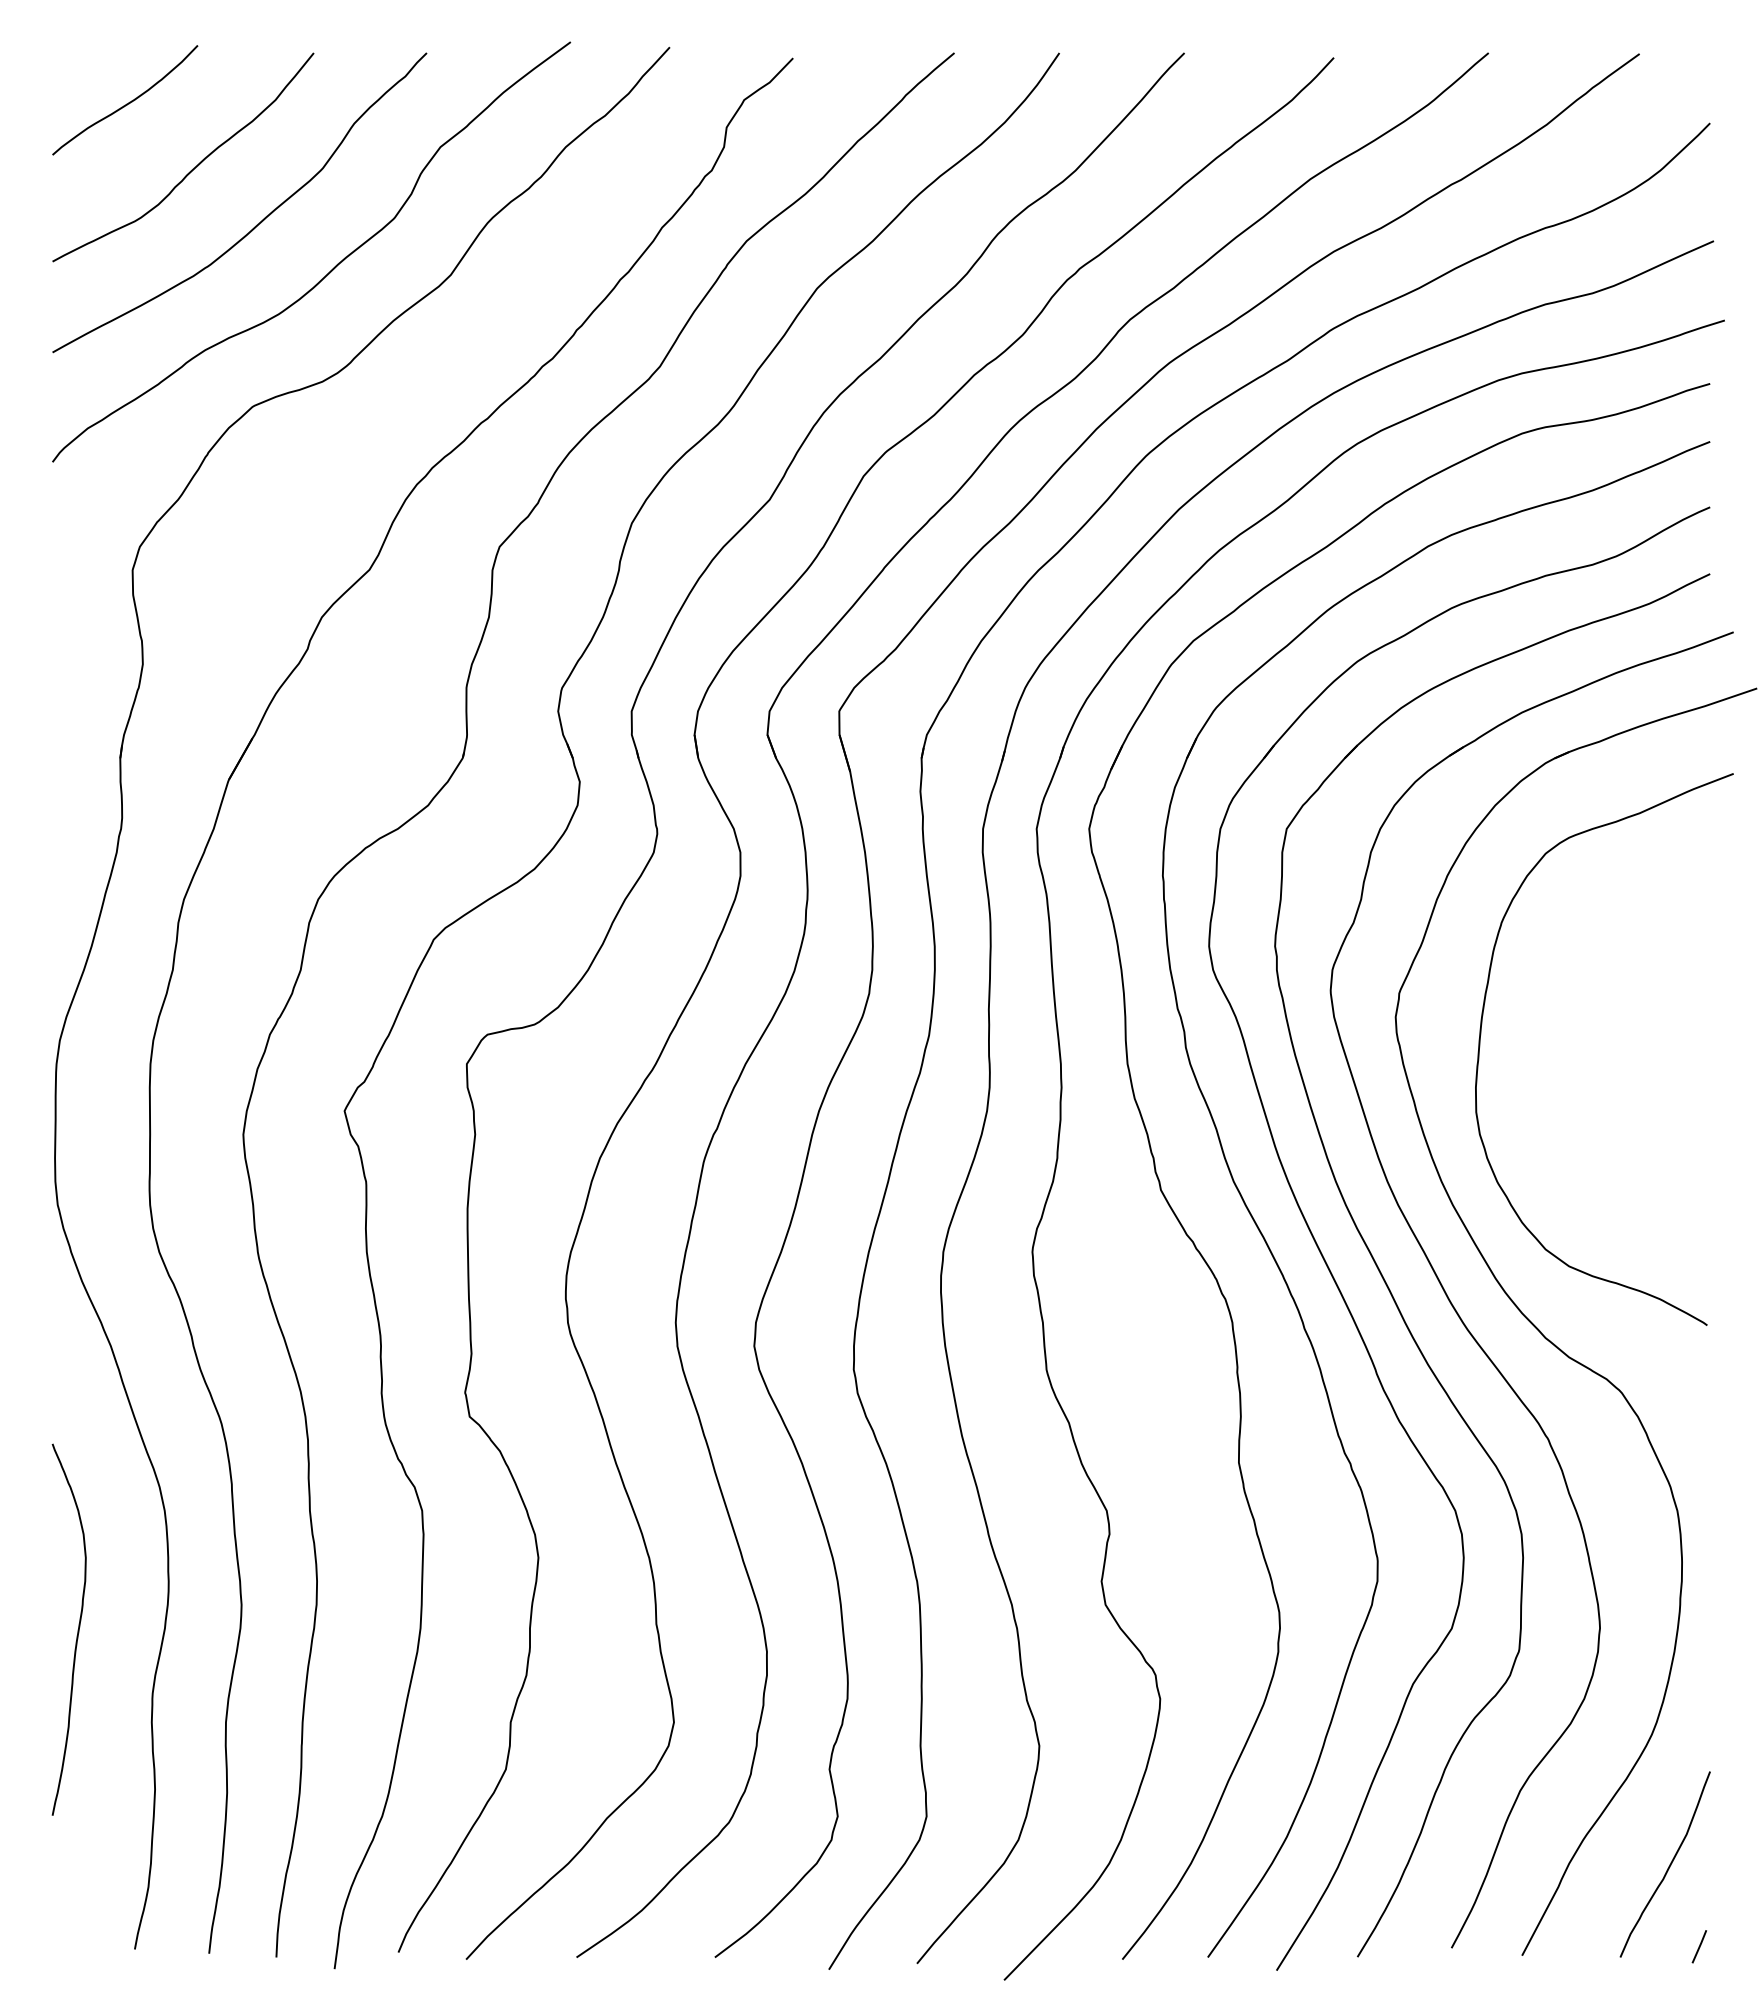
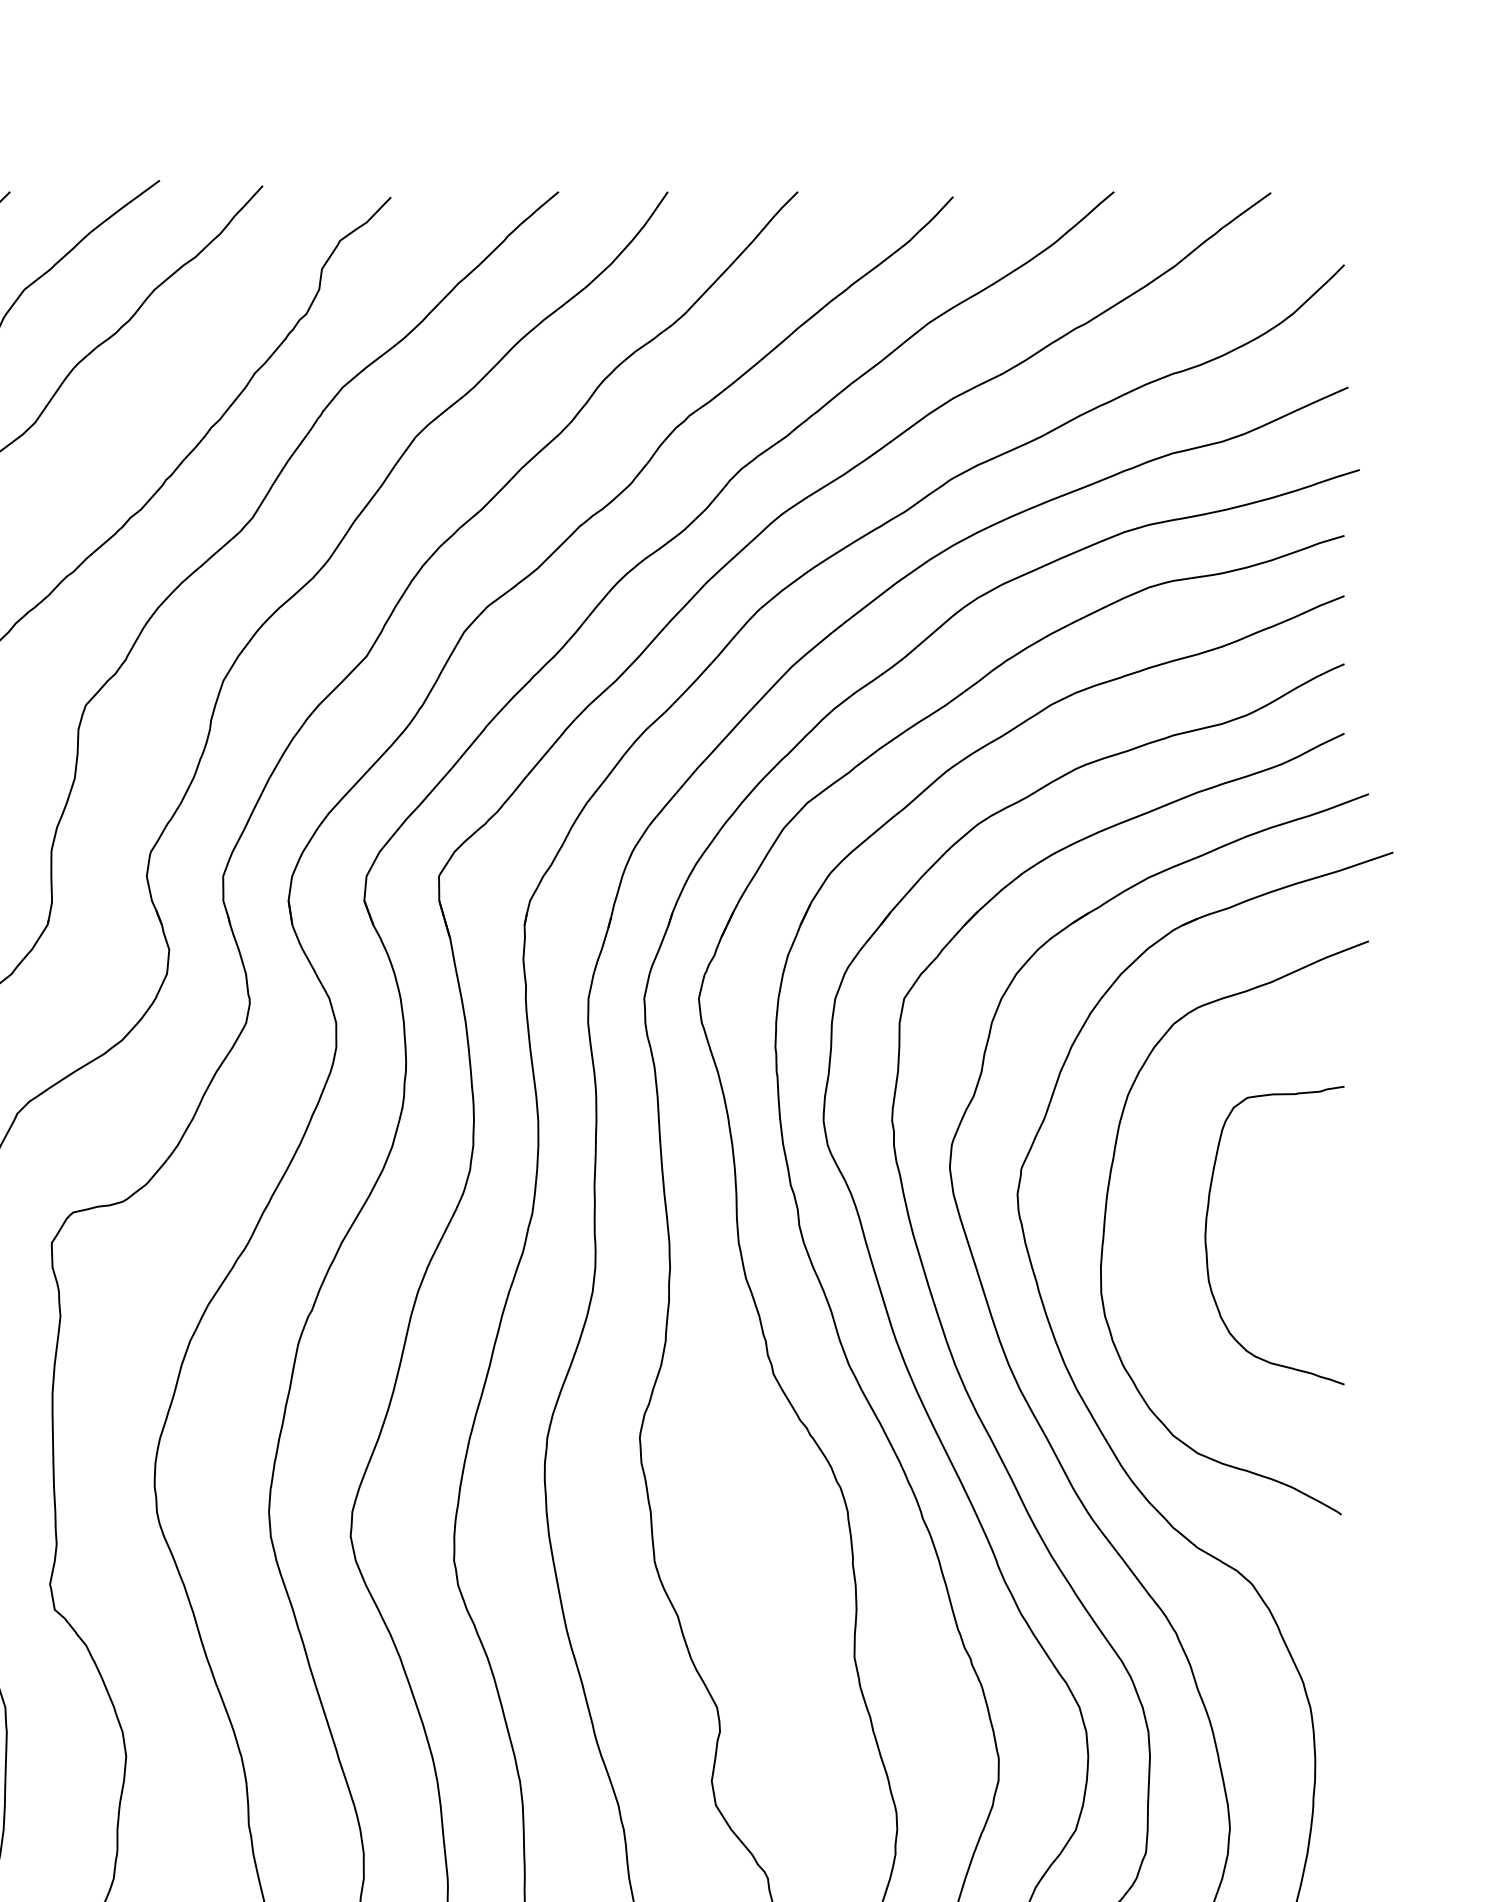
curve: (1577, 1056) -> (1206, 1235), added

